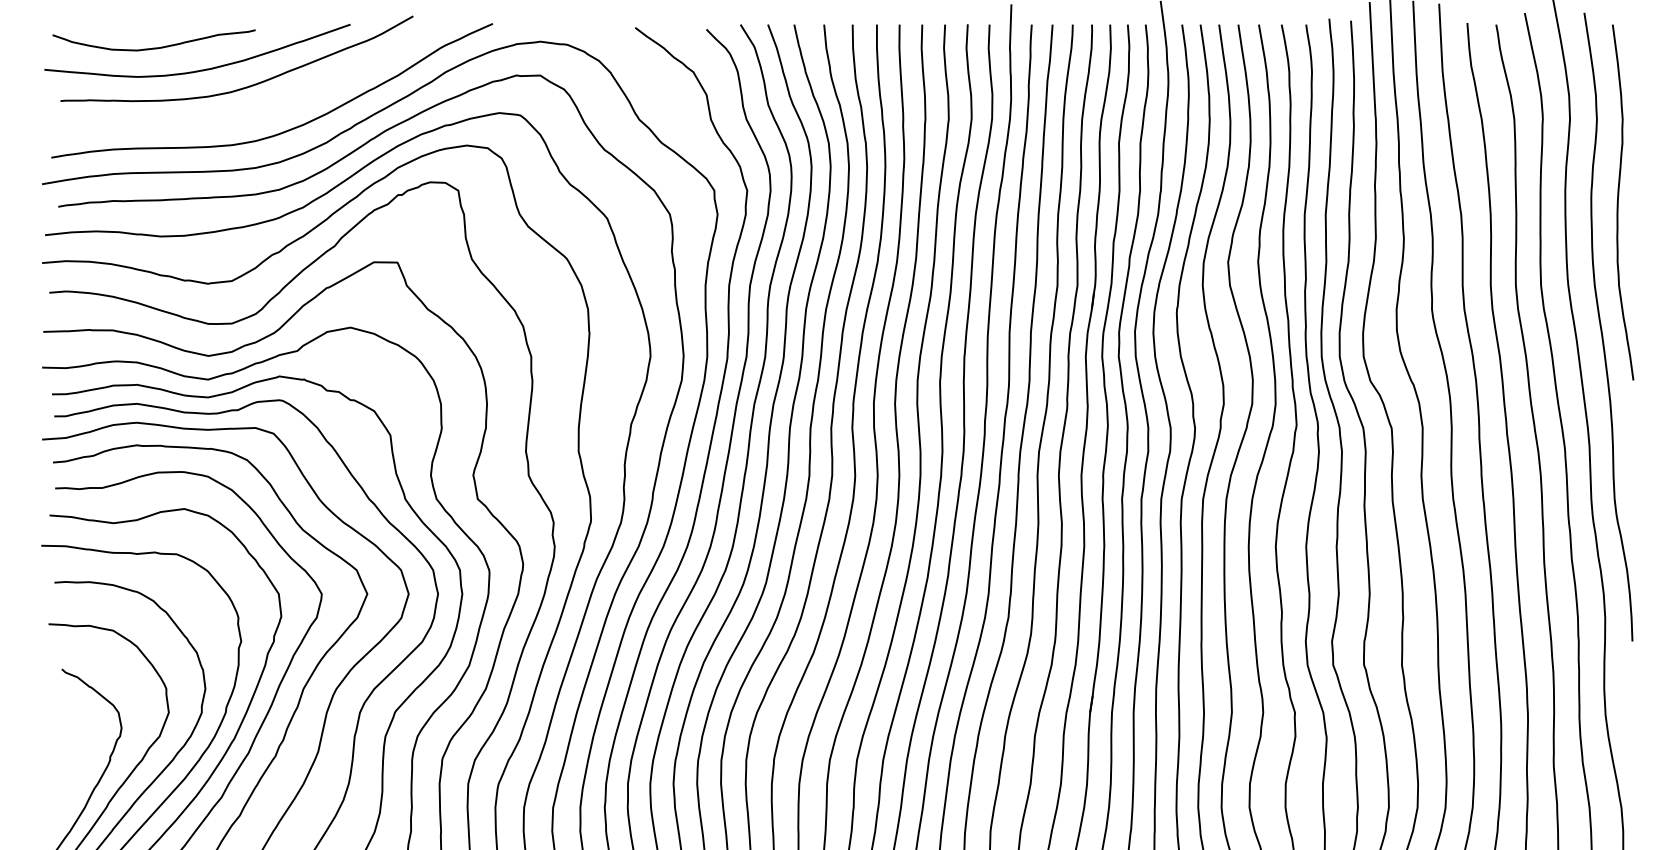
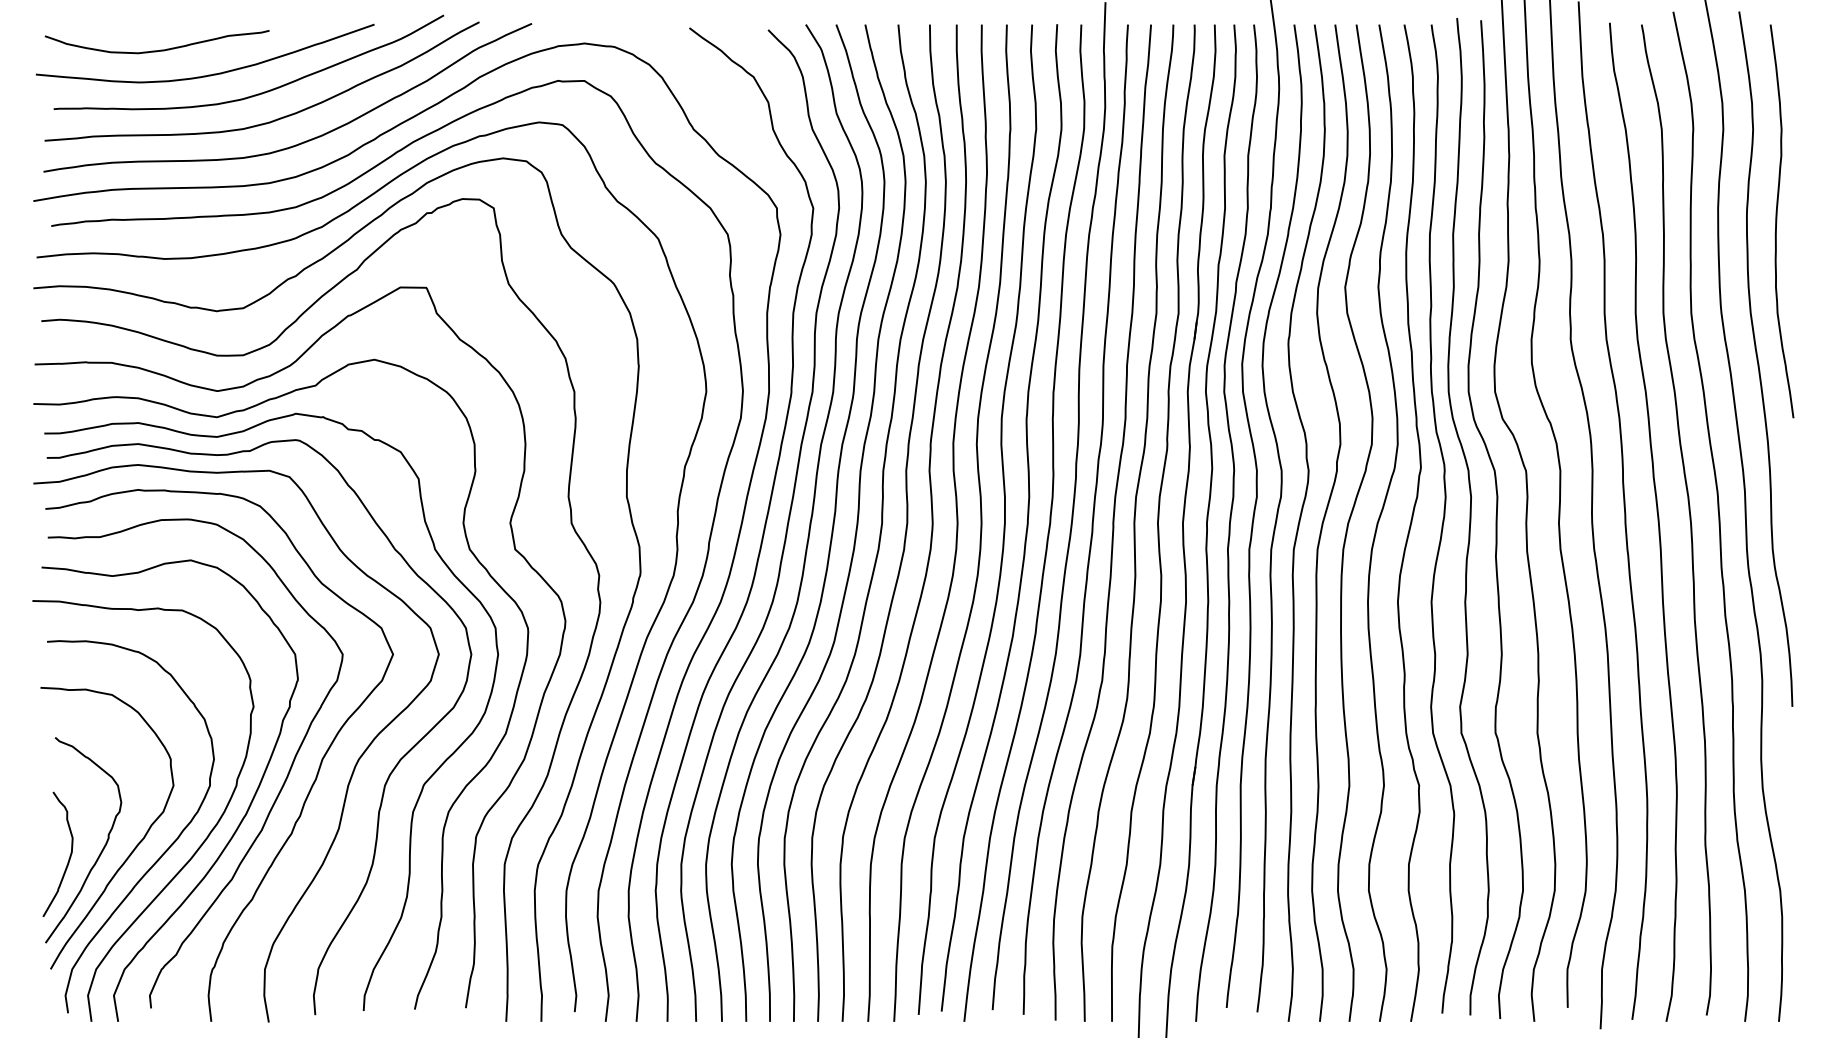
curve: (260, 110) -> (274, 119), added
curve: (73, 778) -> (68, 858), added

